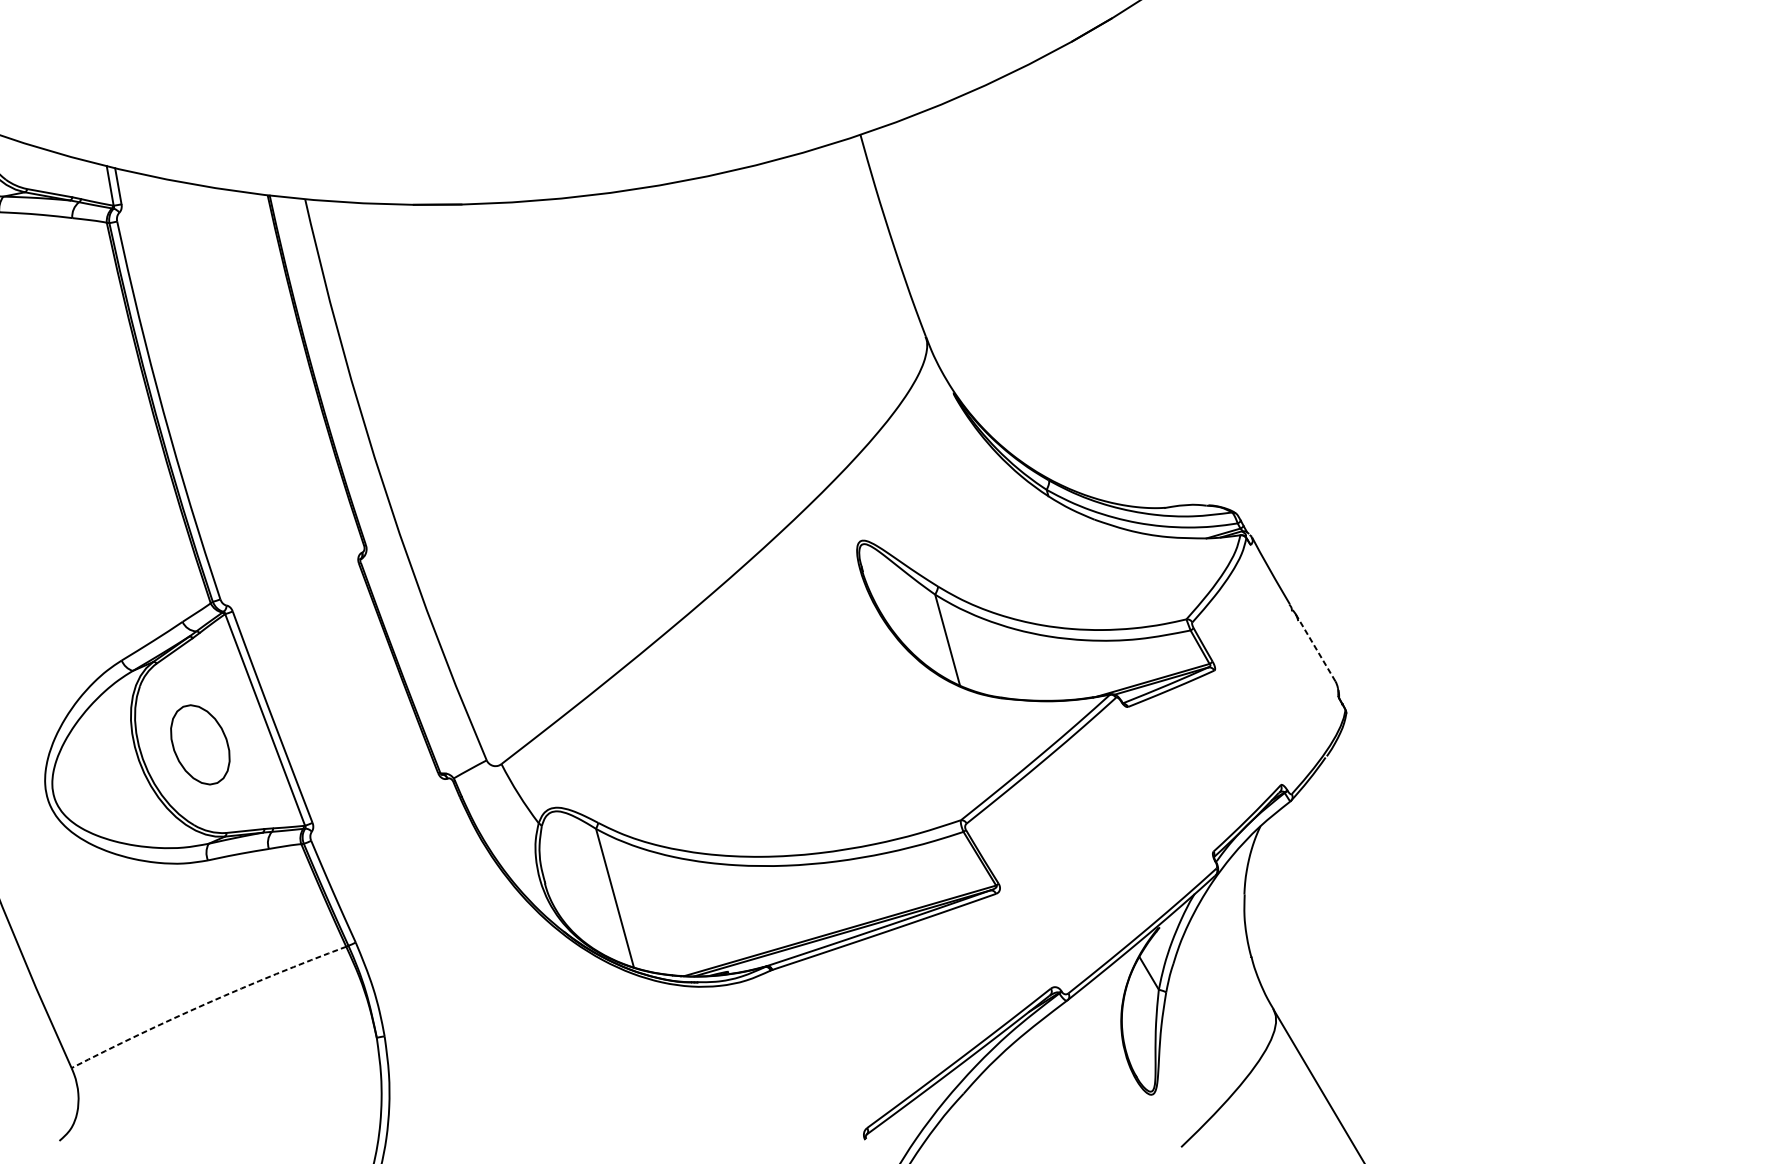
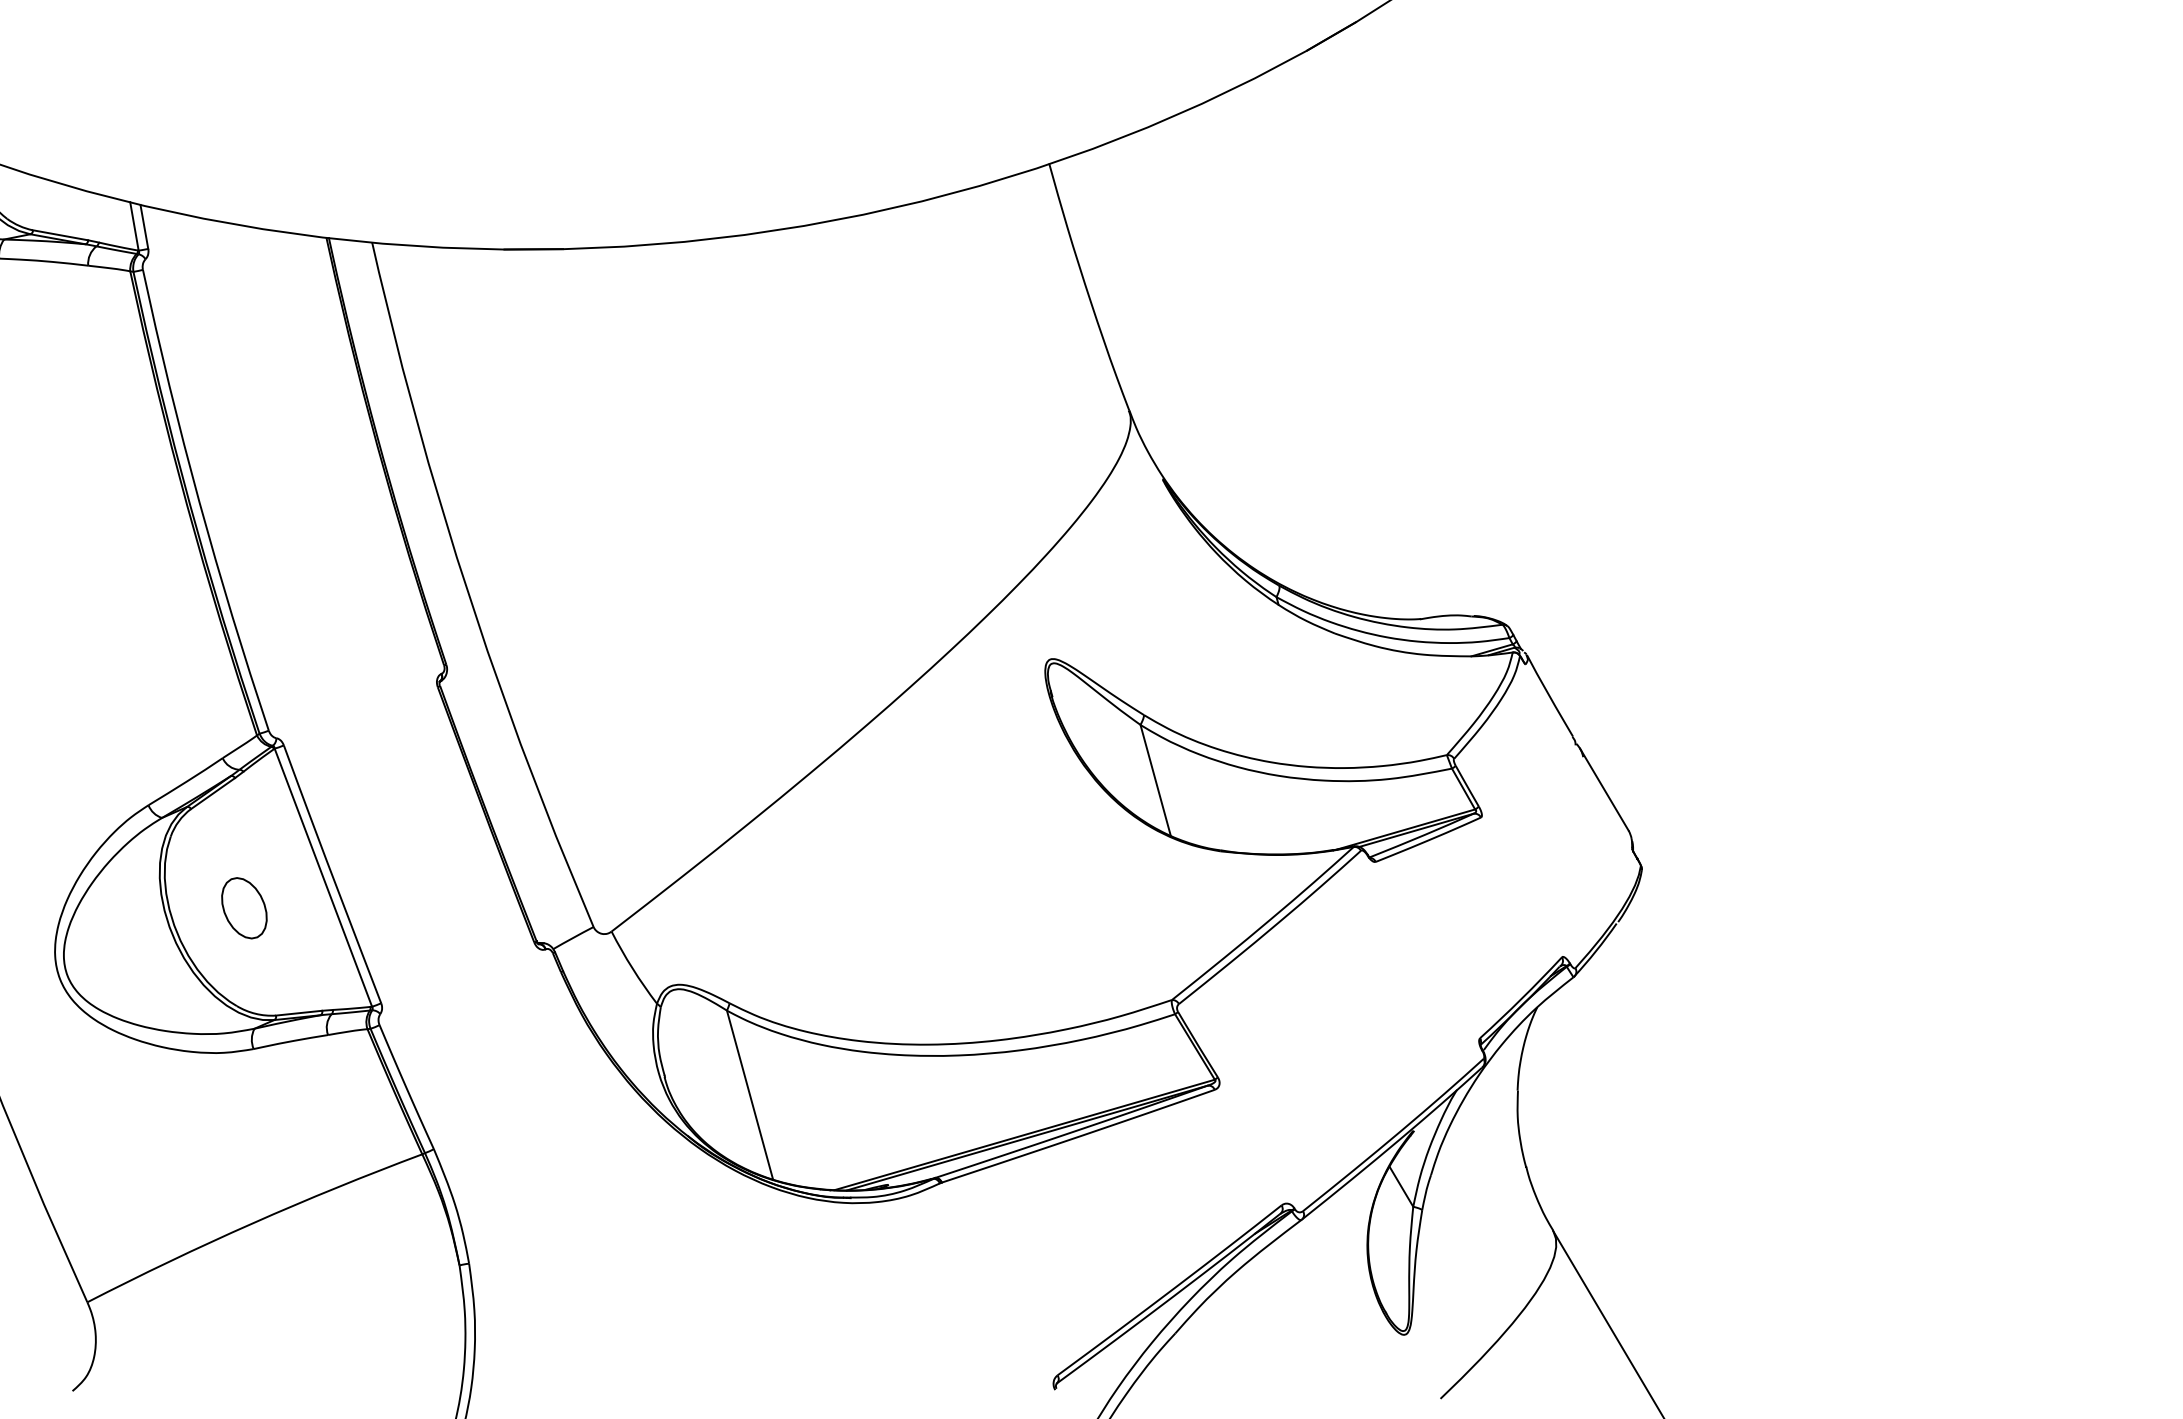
line: (1315, 647) -> (1604, 789), dashed -> solid
part: (200, 745) -> (244, 908), size x0.62
arc: (207, 1003) -> (252, 1223), dashed -> solid

